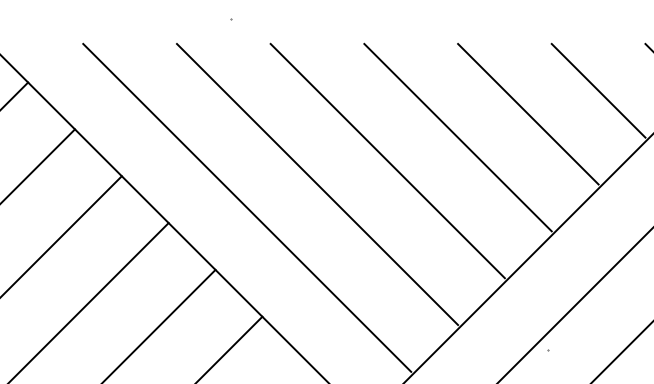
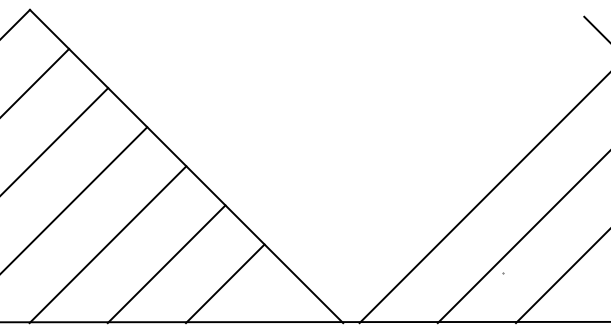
line: (598, 90) -> (545, 55), removed
line: (528, 114) -> (486, 75), removed
line: (457, 137) -> (427, 94), removed
line: (386, 161) -> (368, 114), removed
line: (317, 183) -> (310, 133), removed
line: (246, 207) -> (251, 153), removed

